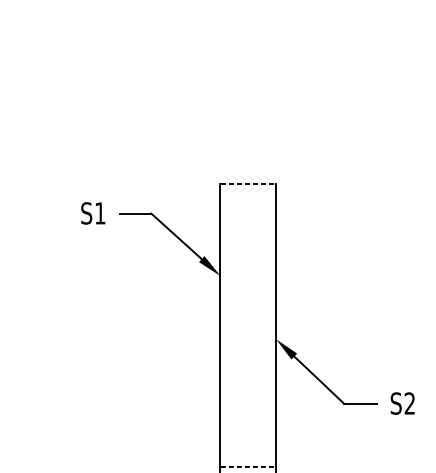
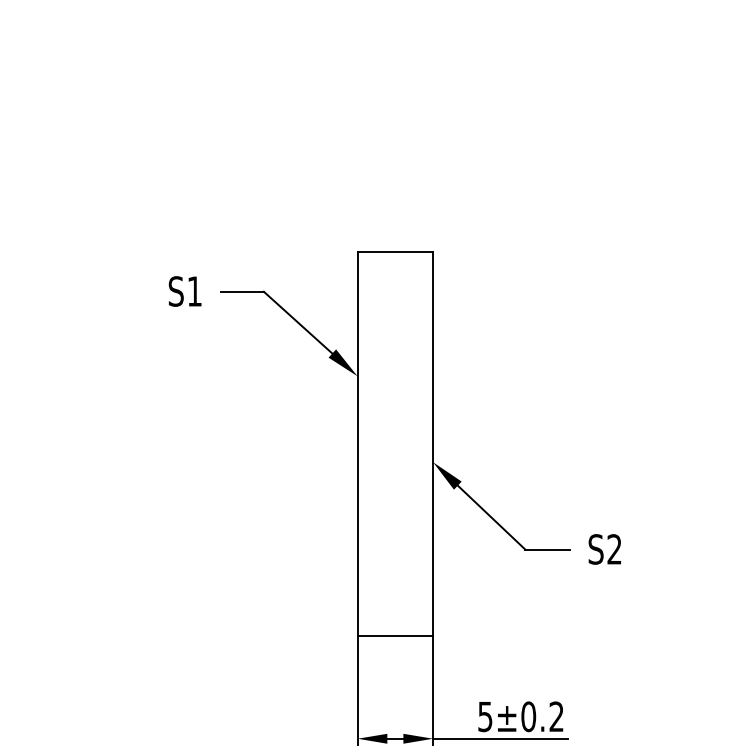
line: (248, 183) -> (395, 251), dashed -> solid
line: (248, 467) -> (395, 635), dashed -> solid

